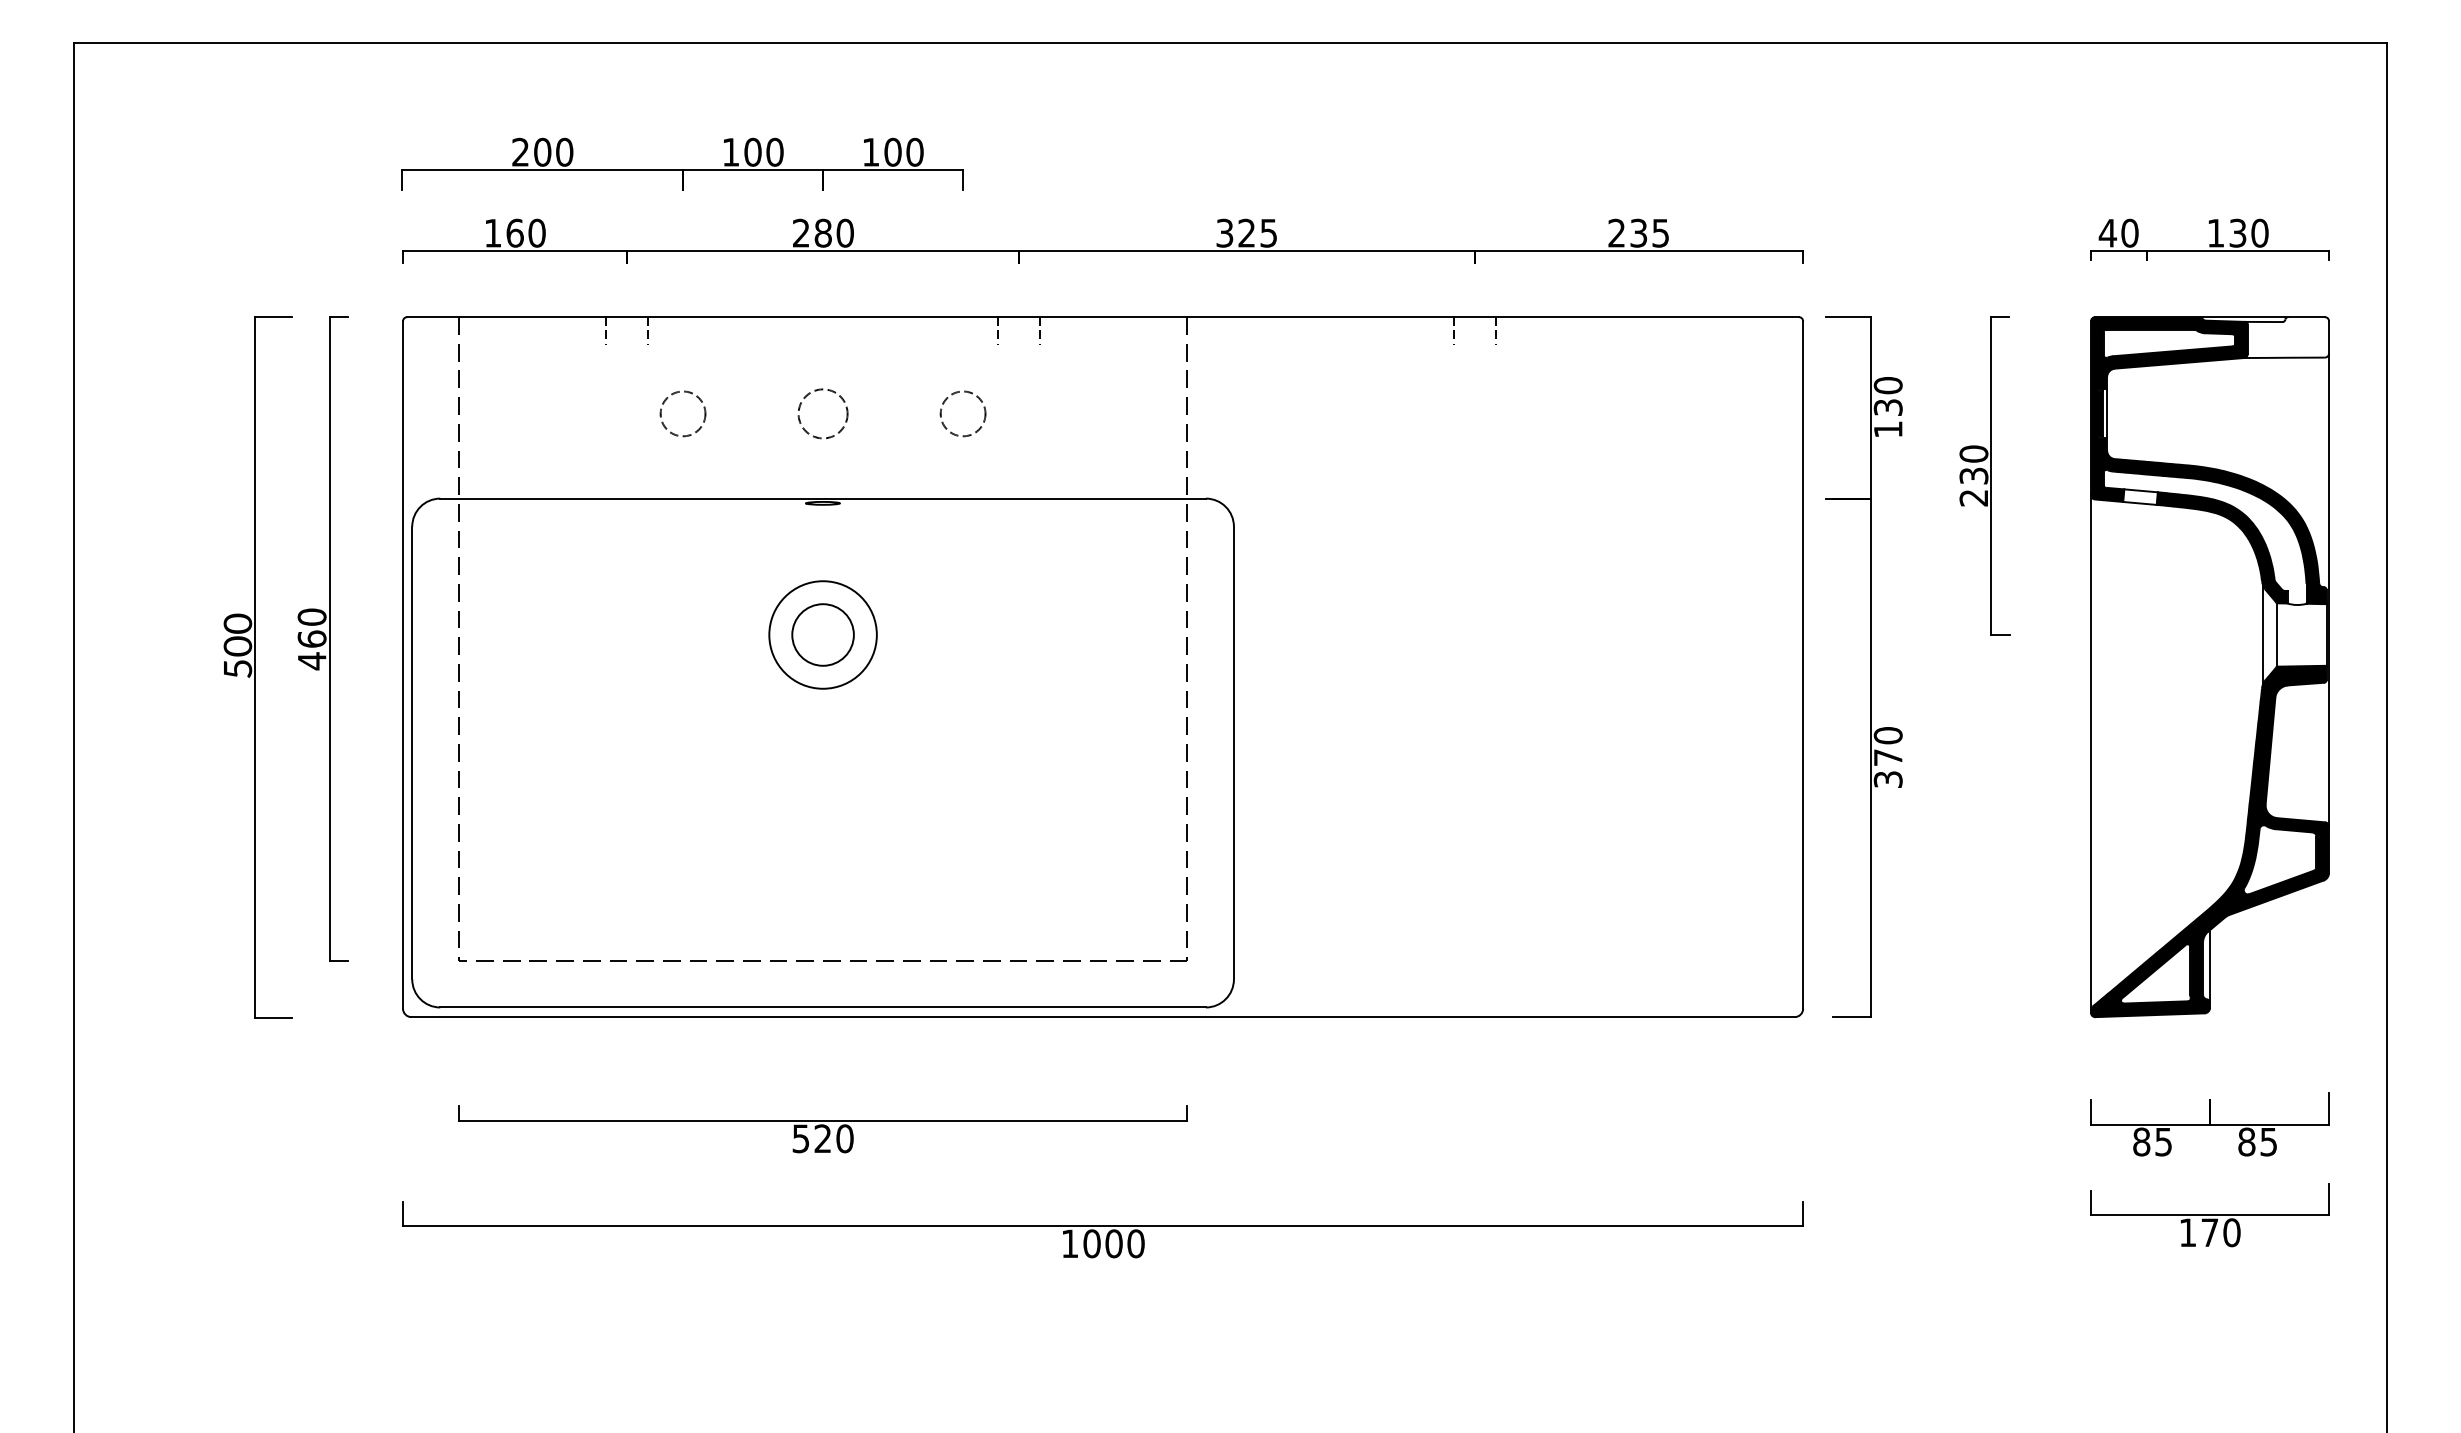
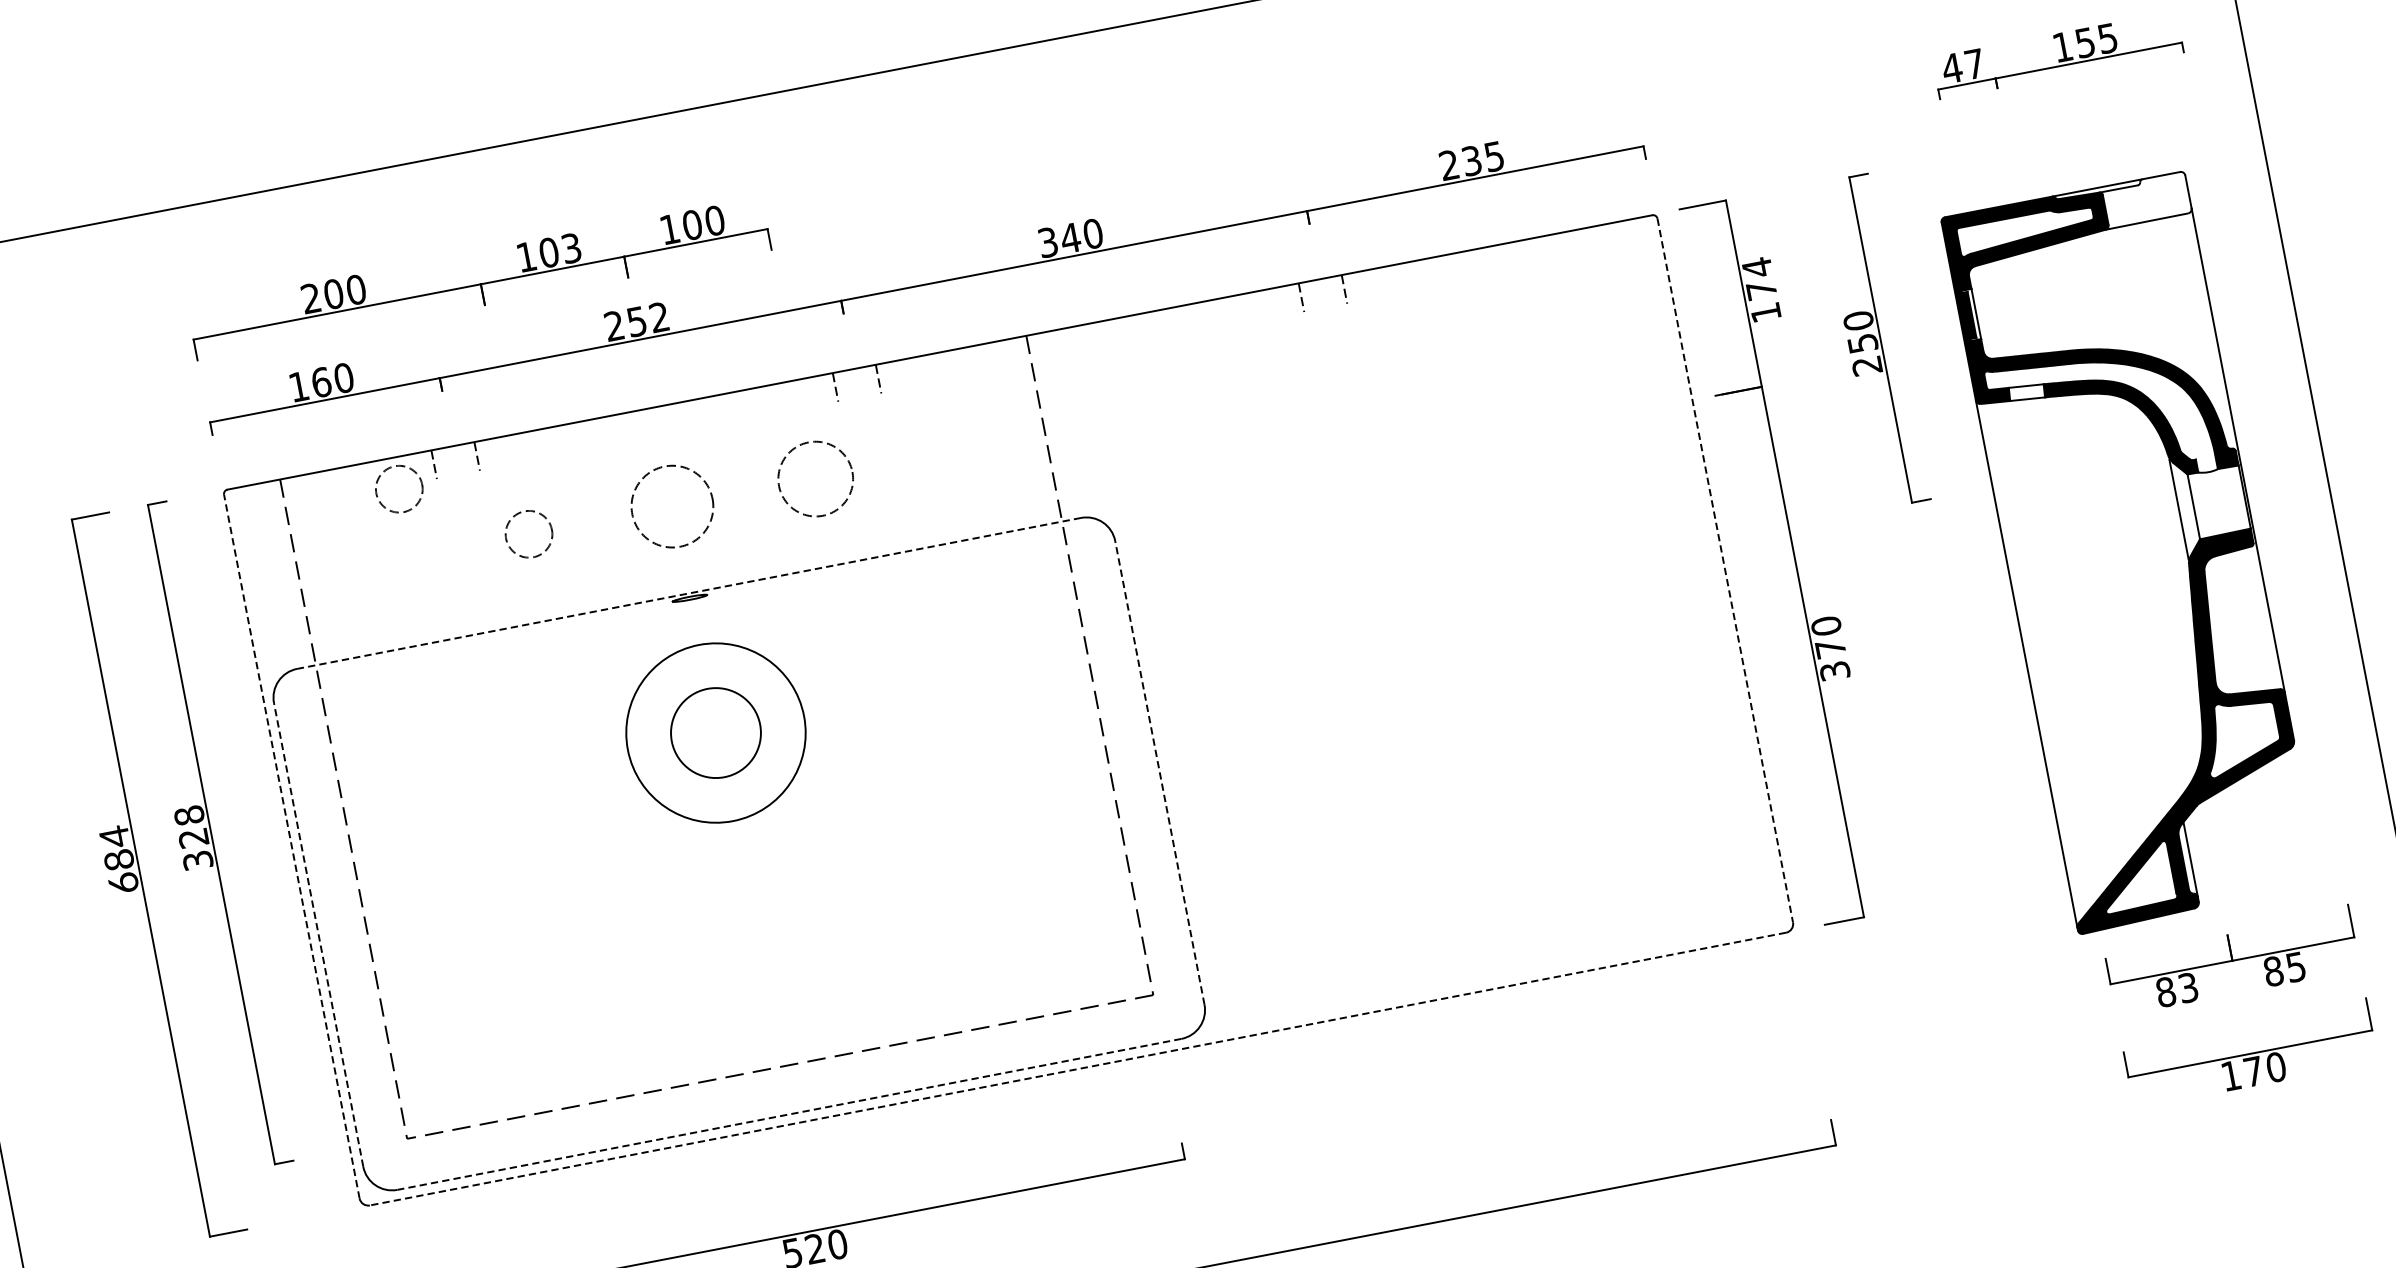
text: (774, 151) -> (570, 247), 100 -> 103
text: (833, 232) -> (647, 318), 280 -> 252
text: (1257, 232) -> (1081, 235), 325 -> 340
text: (2129, 232) -> (1974, 63), 40 -> 47
text: (2249, 232) -> (2096, 39), 130 -> 155
circle: (568, 347) -> (398, 488), added
text: (1887, 395) -> (1758, 278), 130 -> 174
circle: (822, 413) -> (671, 506), size x1.6
circle: (962, 413) -> (815, 478), size x1.6
text: (1973, 475) -> (1862, 342), 230 -> 250
line: (823, 498) -> (689, 593), solid -> dashed
circle: (822, 634) -> (715, 732), size x1.4
circle: (822, 634) -> (715, 732), size x1.6
text: (311, 639) -> (193, 838), 460 -> 328
text: (237, 645) -> (118, 859), 500 -> 684
line: (403, 665) -> (292, 847), solid -> dashed
line: (1803, 665) -> (1725, 571), solid -> dashed
part: (2209, 667) -> (2131, 553), moved
line: (412, 752) -> (318, 934), solid -> dashed
line: (1233, 752) -> (1159, 772), solid -> dashed
line: (823, 1007) -> (789, 1114), solid -> dashed
line: (1103, 1017) -> (1078, 1069), solid -> dashed
text: (2163, 1141) -> (2188, 987), 85 -> 83

